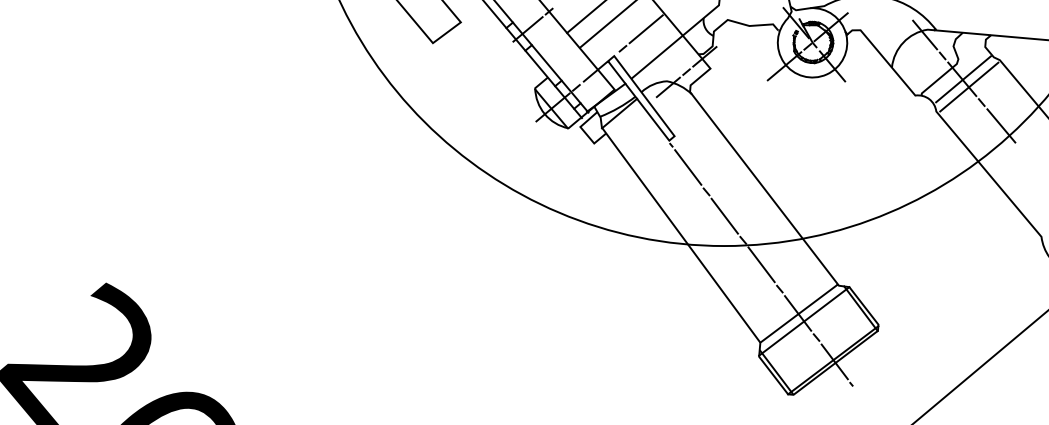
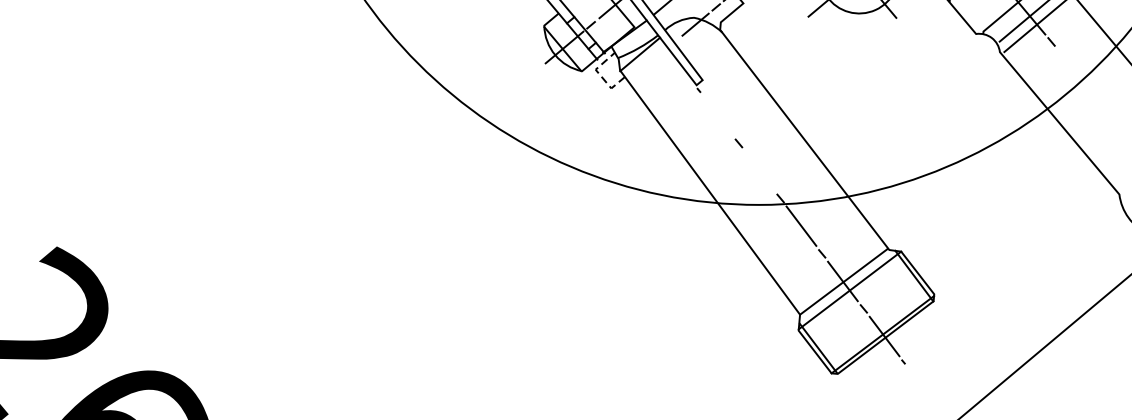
line: (1001, 125) -> (1073, 68), removed
line: (584, 132) -> (600, 75), solid -> dashed
line: (688, 167) -> (718, 115), removed
line: (724, 215) -> (759, 170), removed

